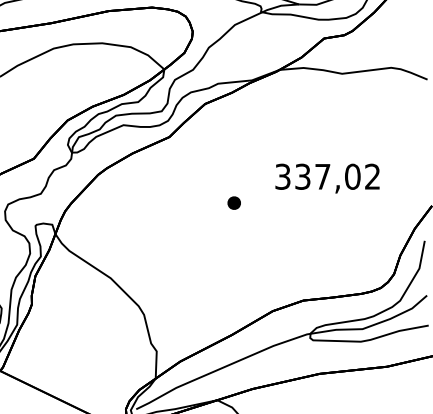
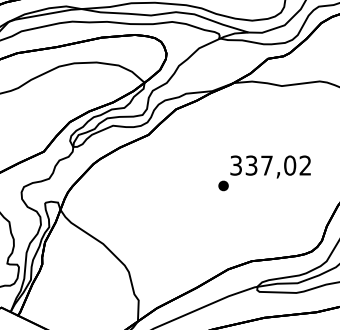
part: (234, 202) -> (223, 185), moved

